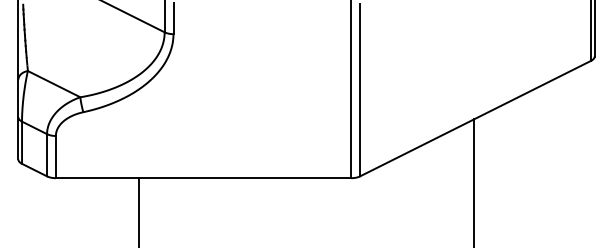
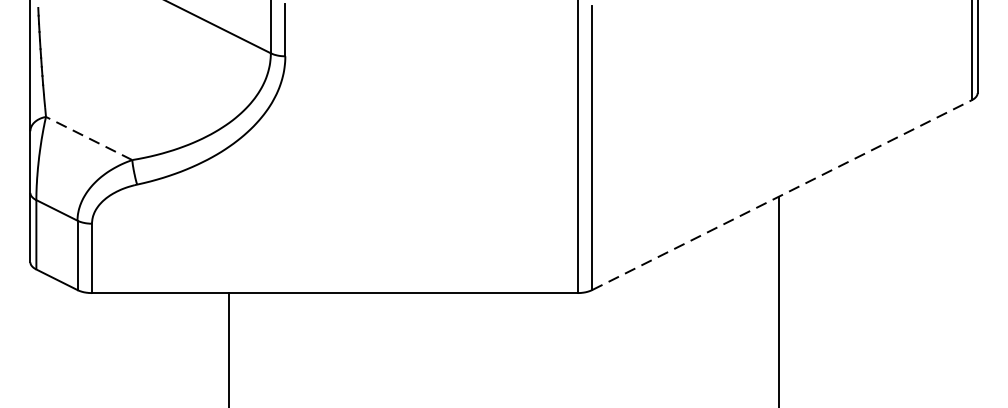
line: (53, 83) -> (88, 137), solid -> dashed
line: (475, 118) -> (781, 194), solid -> dashed

